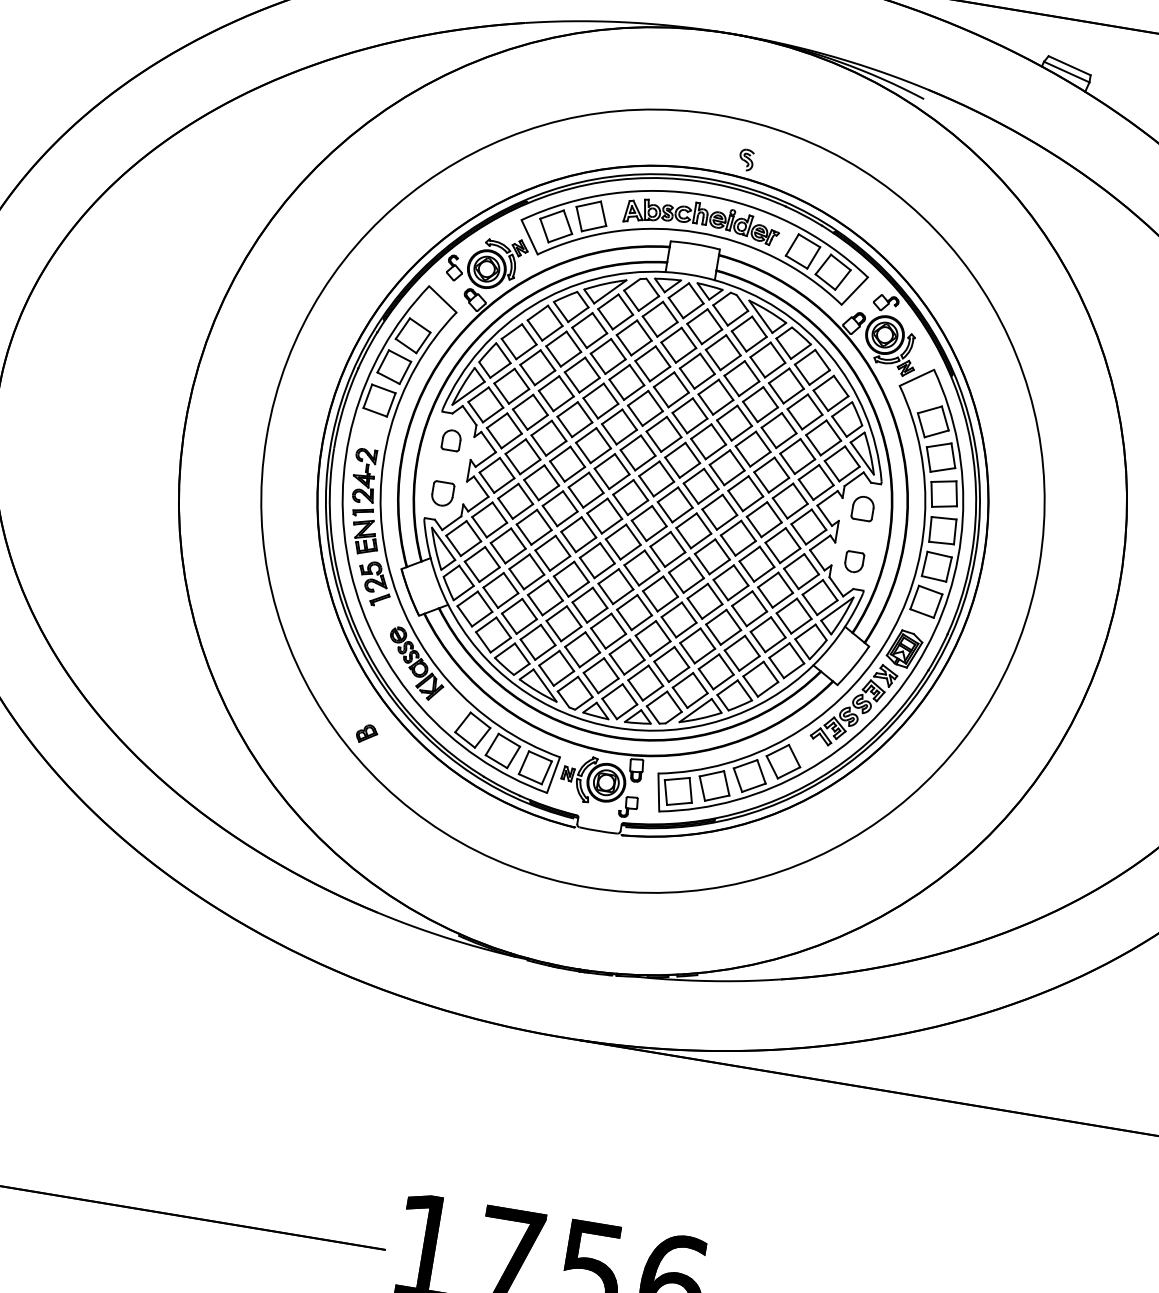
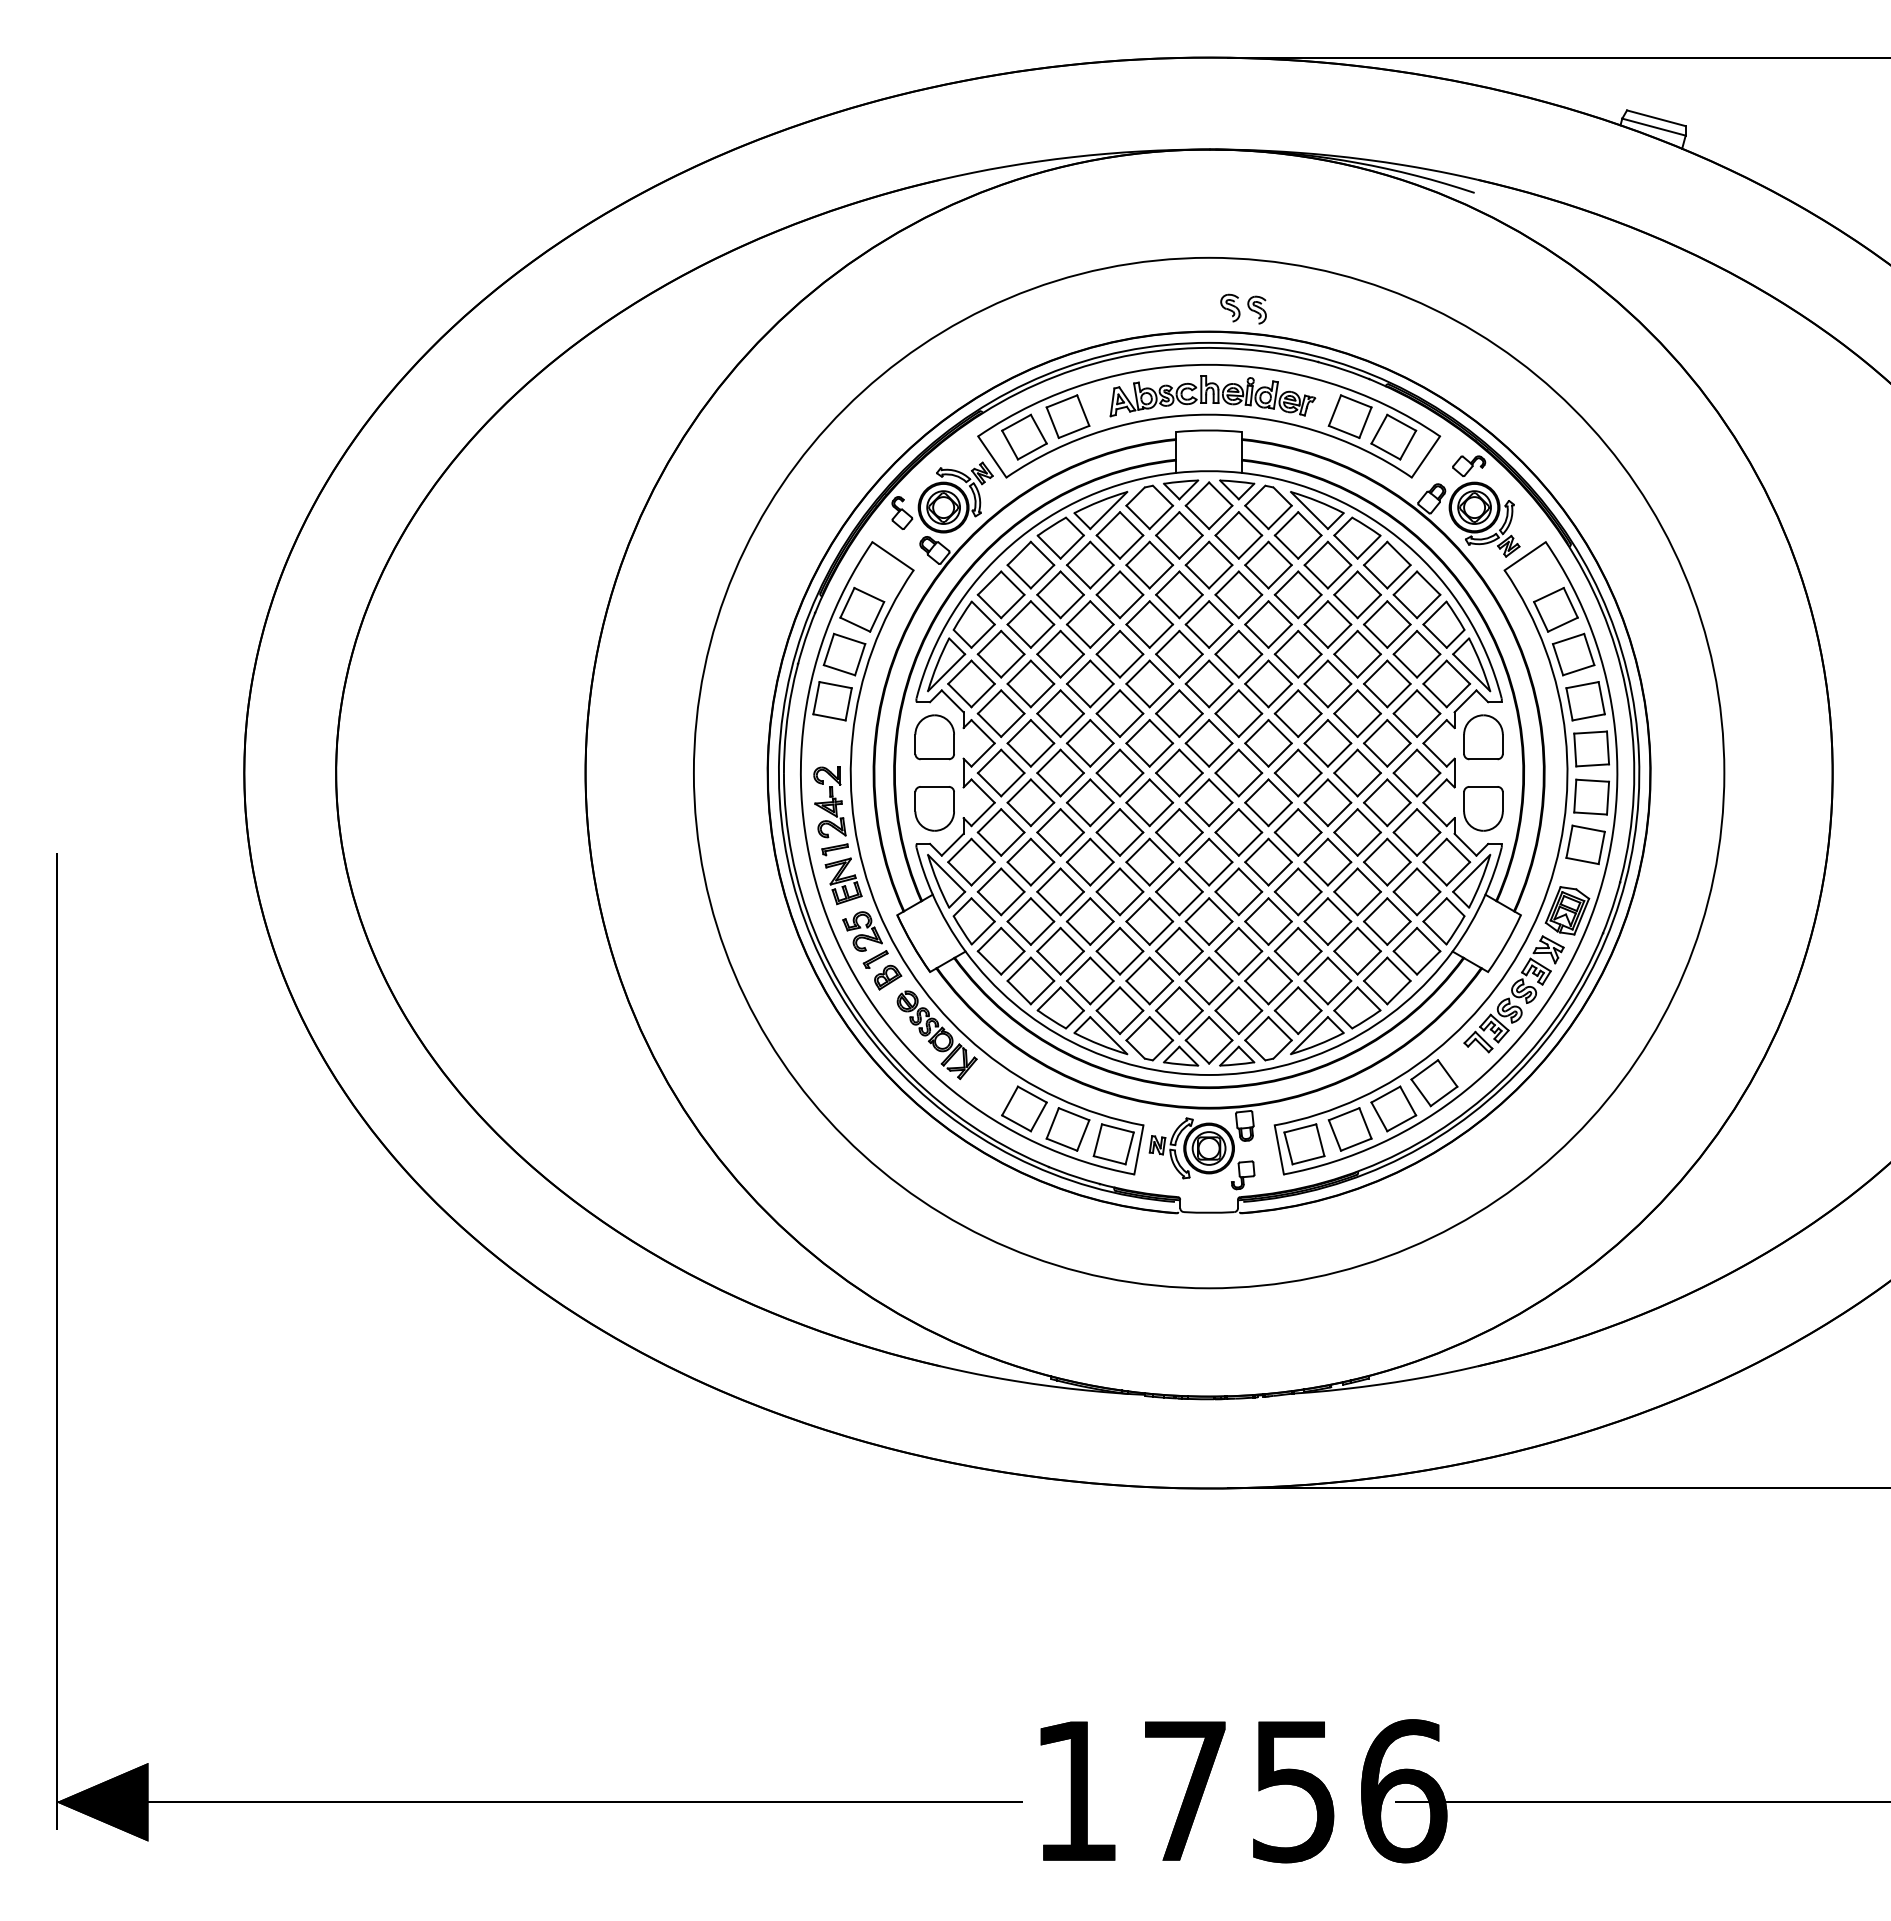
part: (726, 154) -> (1230, 307), added
part: (451, 440) -> (934, 737), size x1.67
part: (442, 493) -> (934, 808), size x1.43
part: (863, 508) -> (1483, 737), size x1.43
part: (854, 561) -> (1483, 808), size x1.67
part: (367, 733) -> (888, 977), moved

